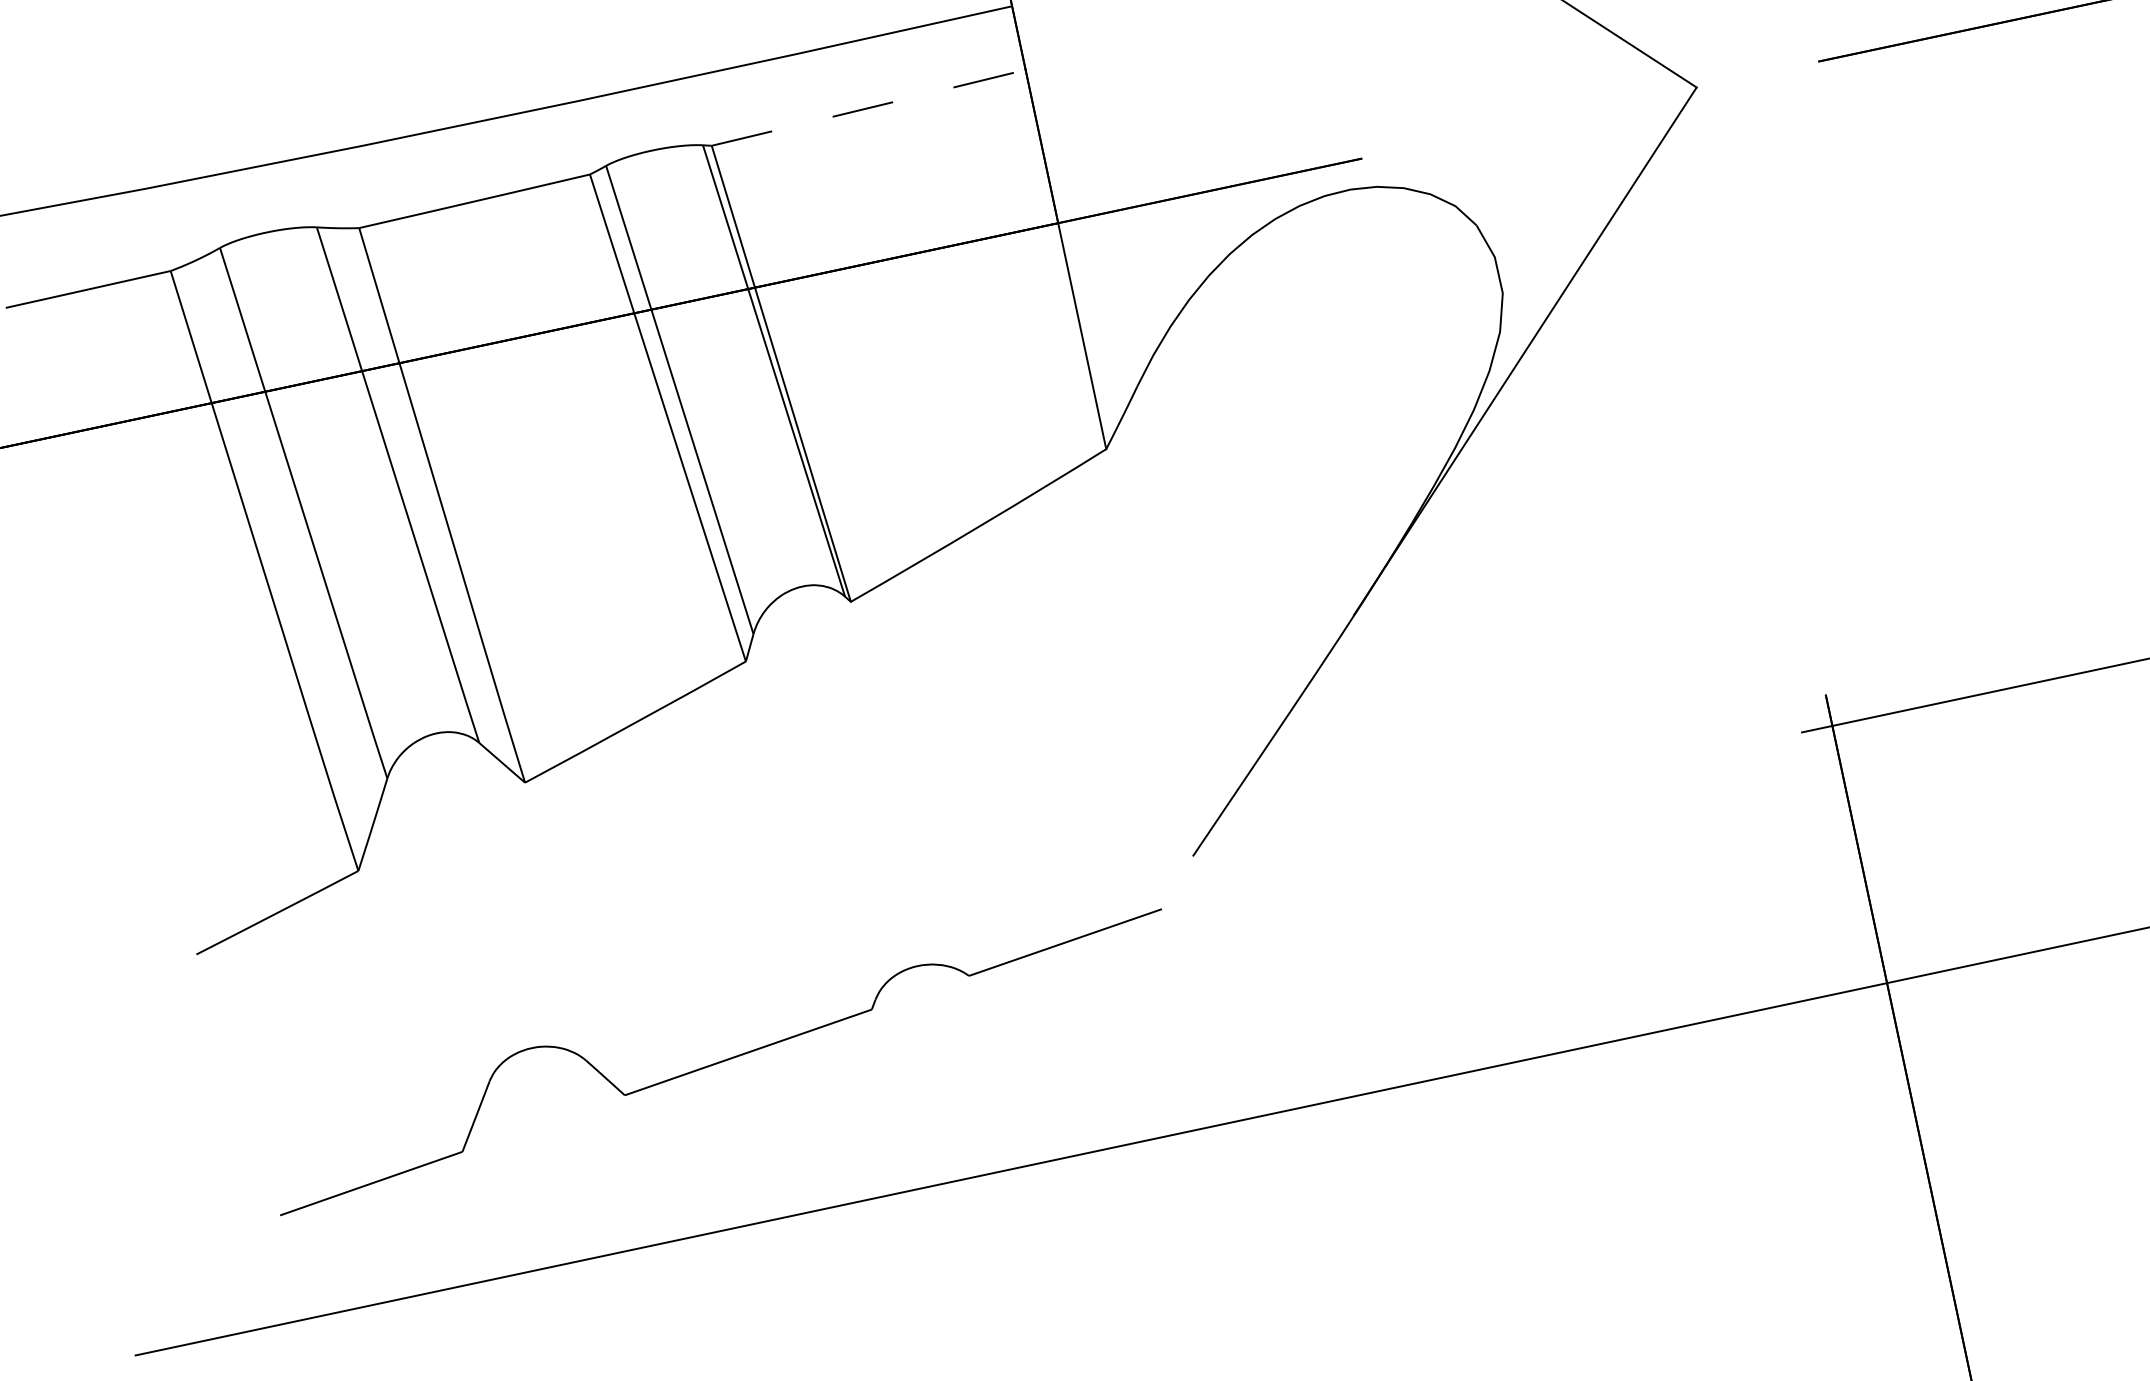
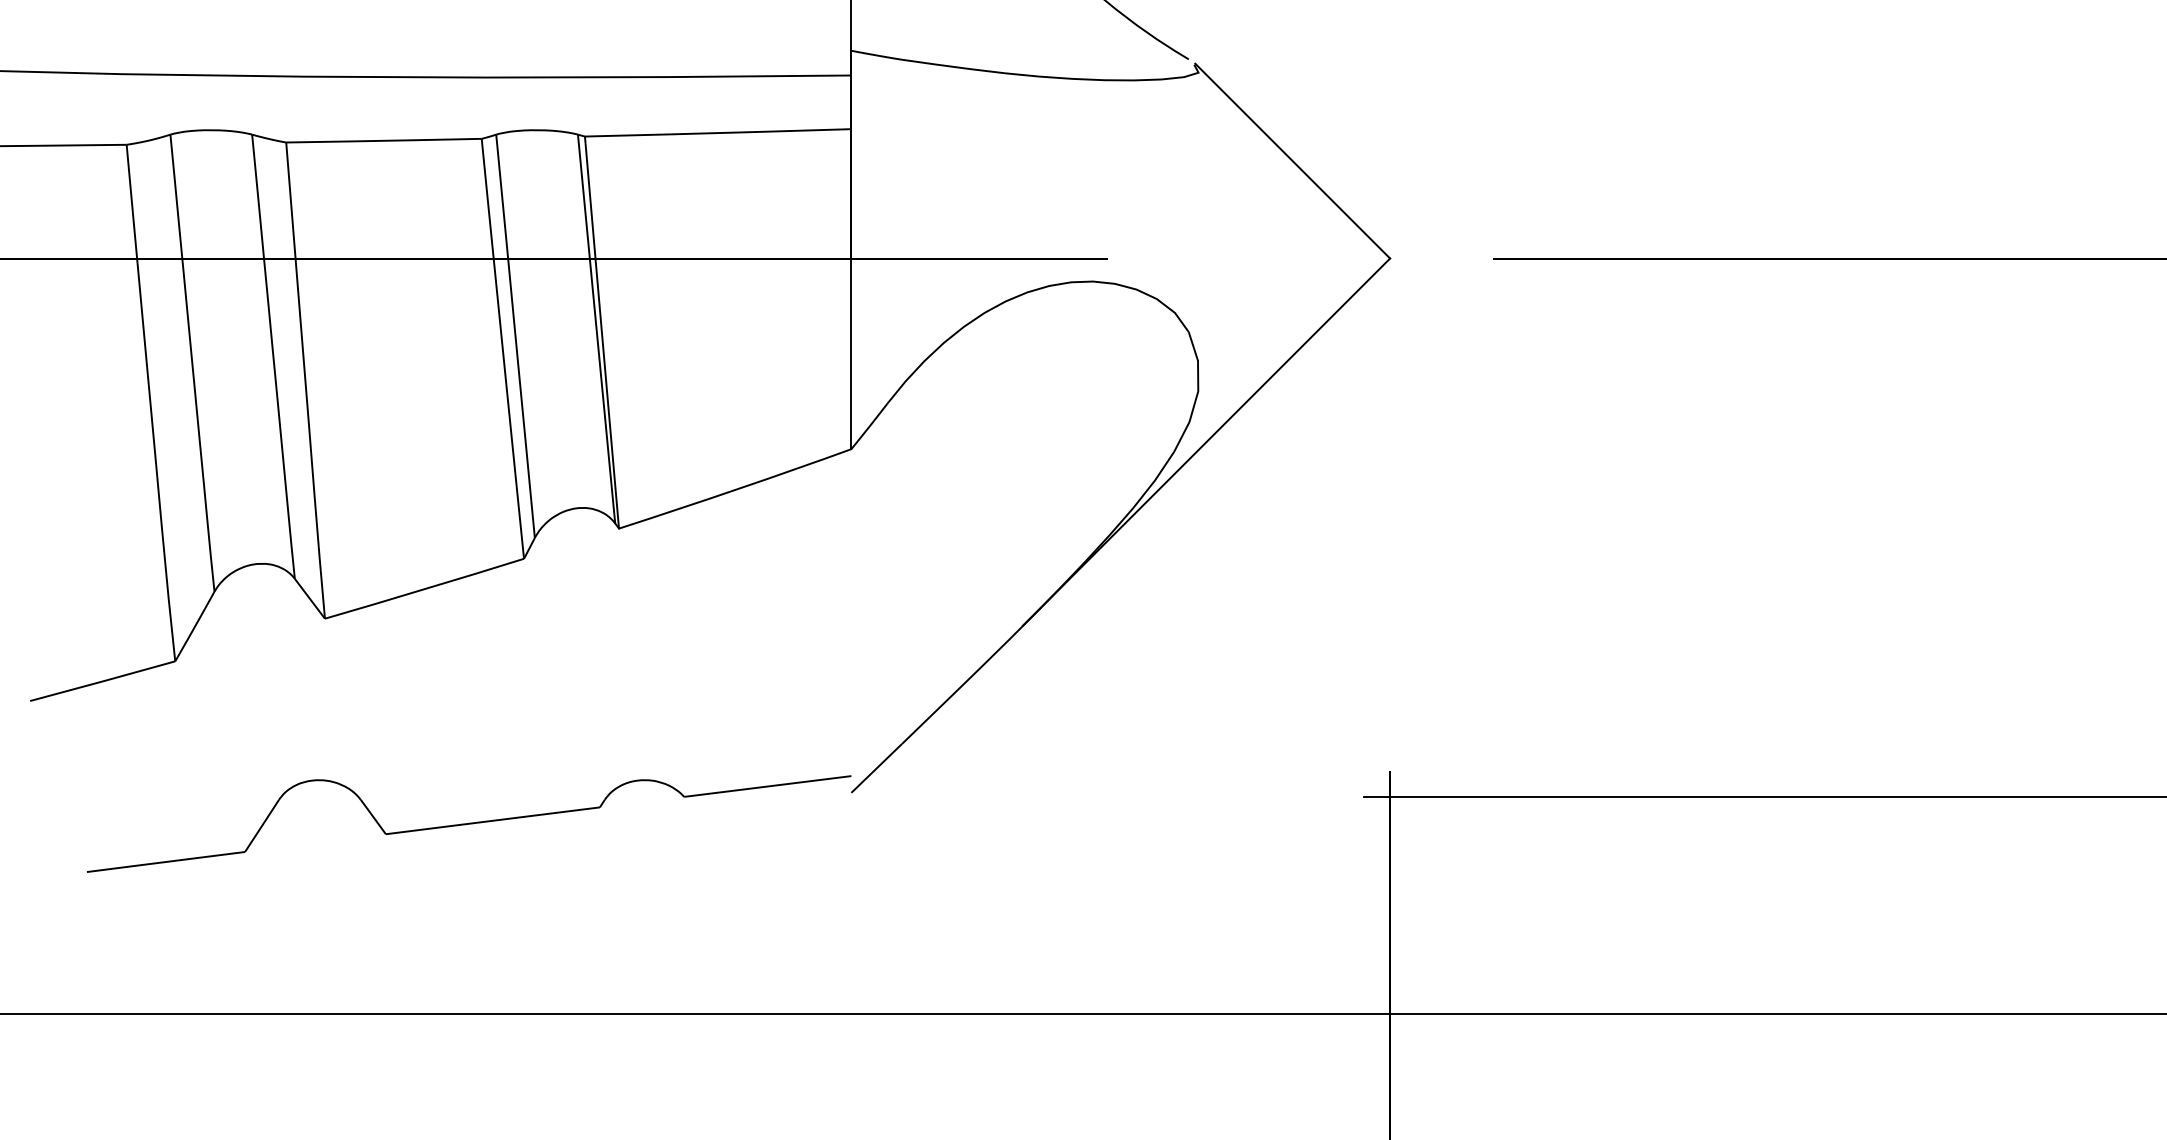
line: (869, 108) -> (718, 133), dashed -> solid
part: (721, 1061) -> (469, 823), moved

